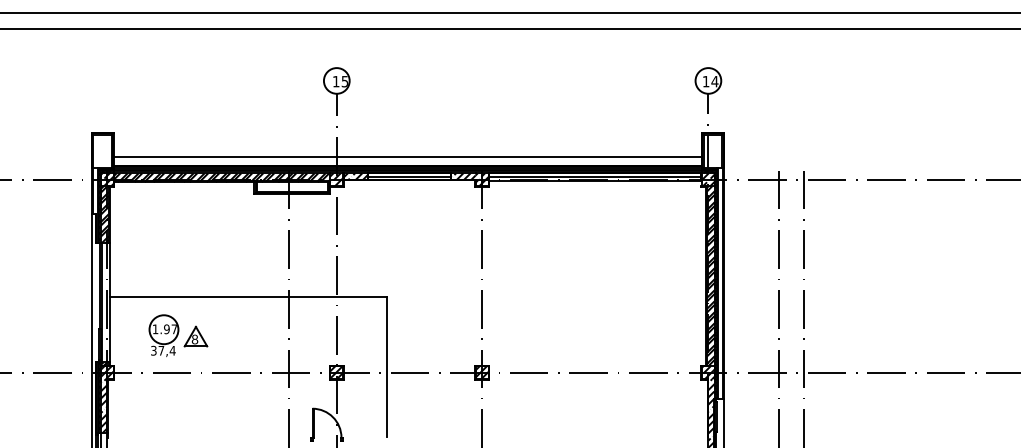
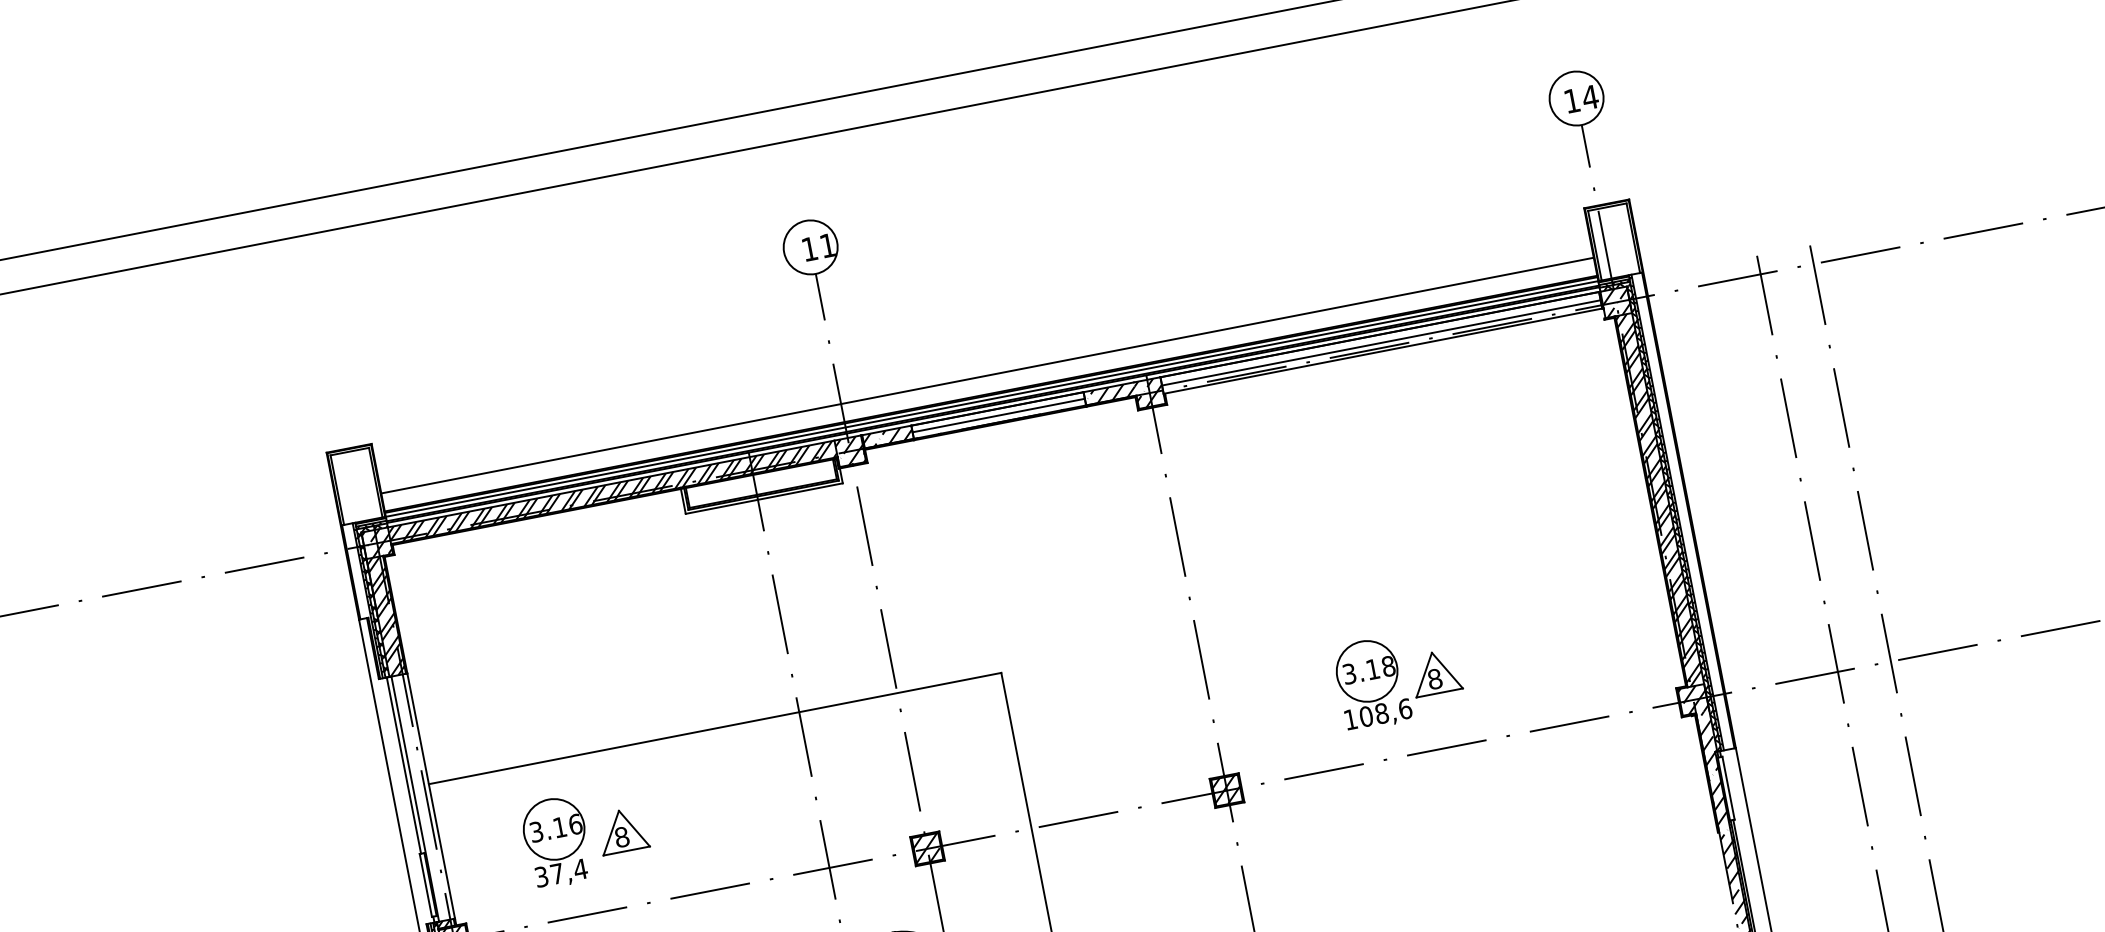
text: (344, 81) -> (826, 245), 15 -> 11
text: (164, 329) -> (555, 828), 1.97 -> 3.16
part: (572, 335) -> (1398, 677), added

